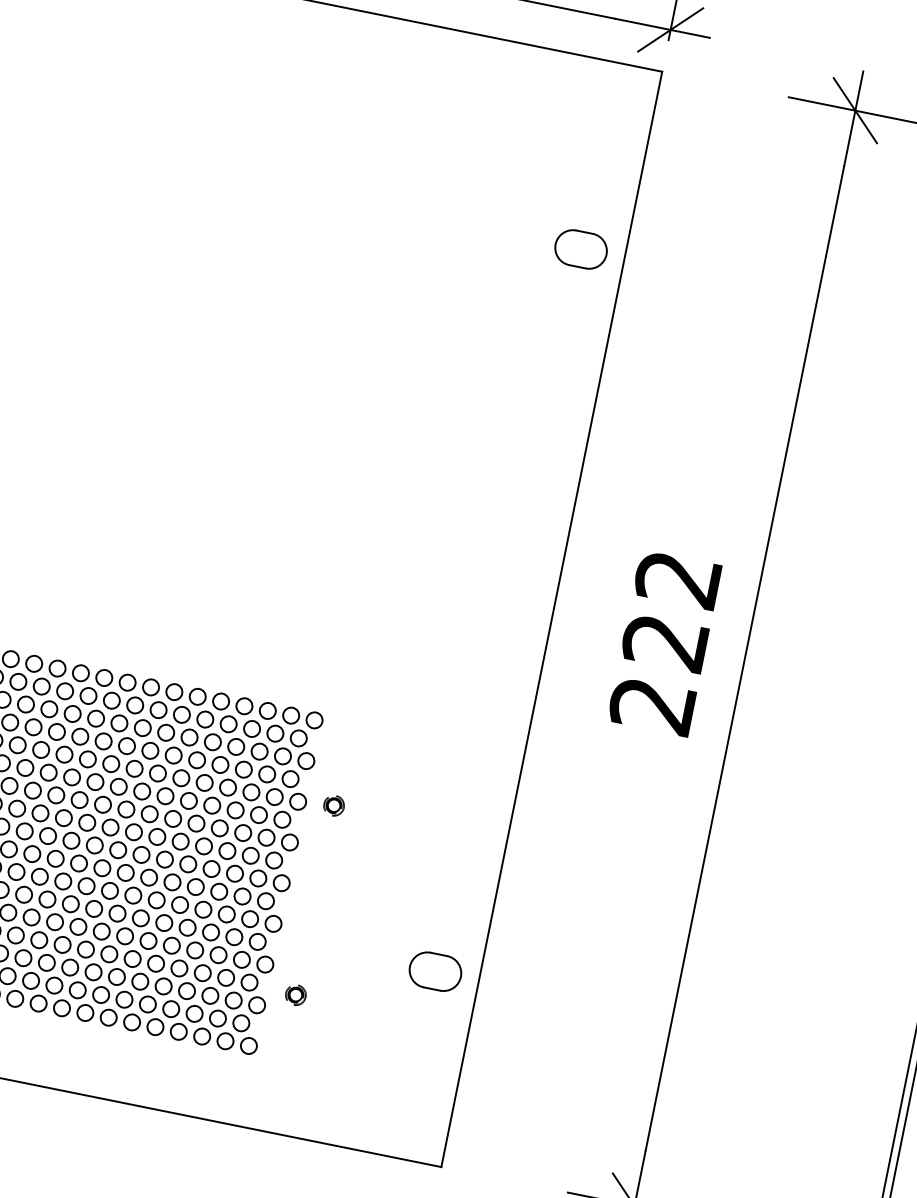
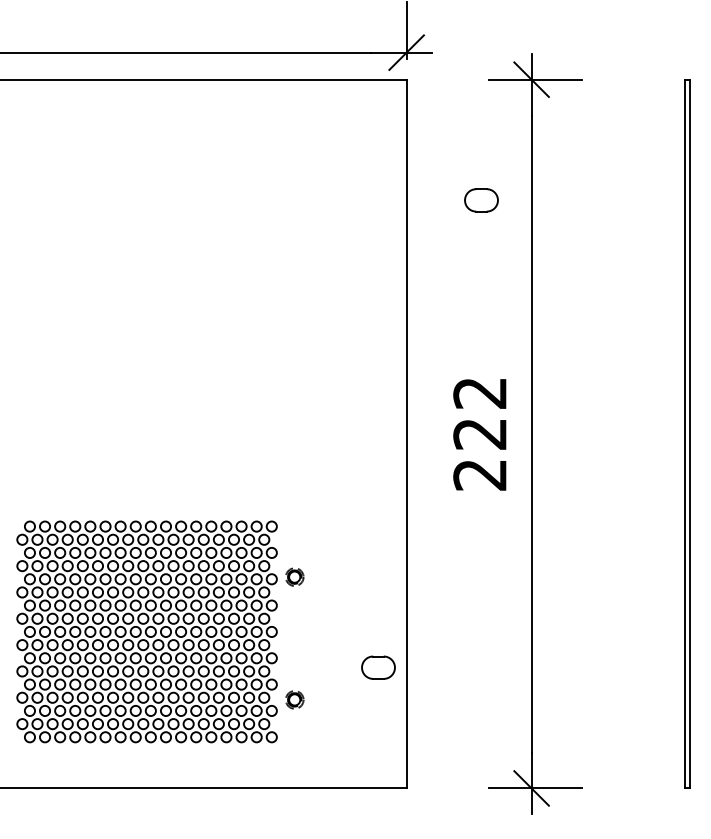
part: (581, 249) -> (481, 200), moved
part: (333, 806) -> (294, 577), size x1.4
part: (295, 994) -> (294, 699), size x1.4

